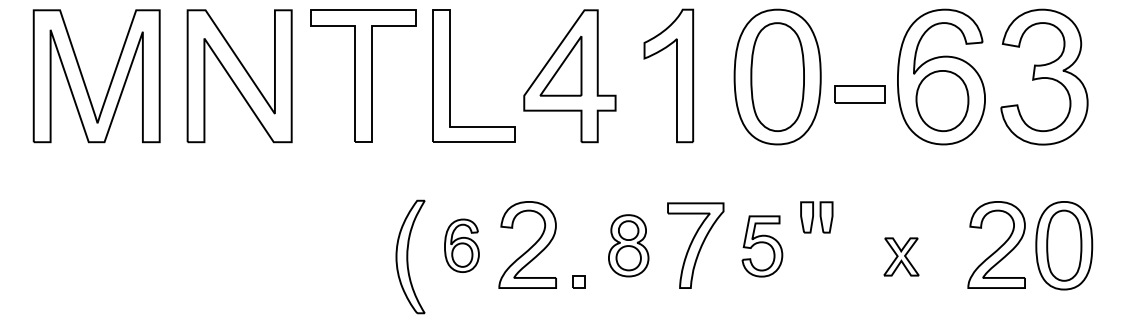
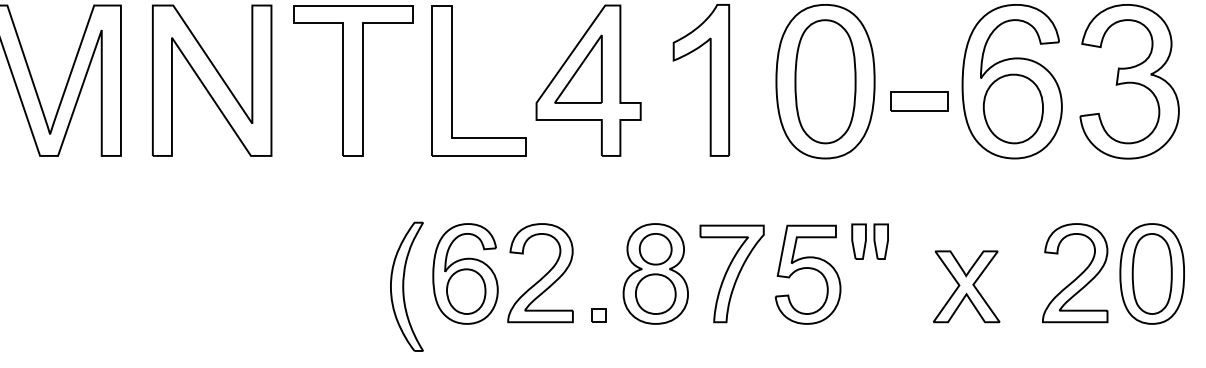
part: (461, 245) -> (465, 273), size x1.67
part: (628, 245) -> (655, 273), size x1.43
part: (762, 246) -> (808, 274), size x1.43
part: (901, 256) -> (966, 286), size x1.67

